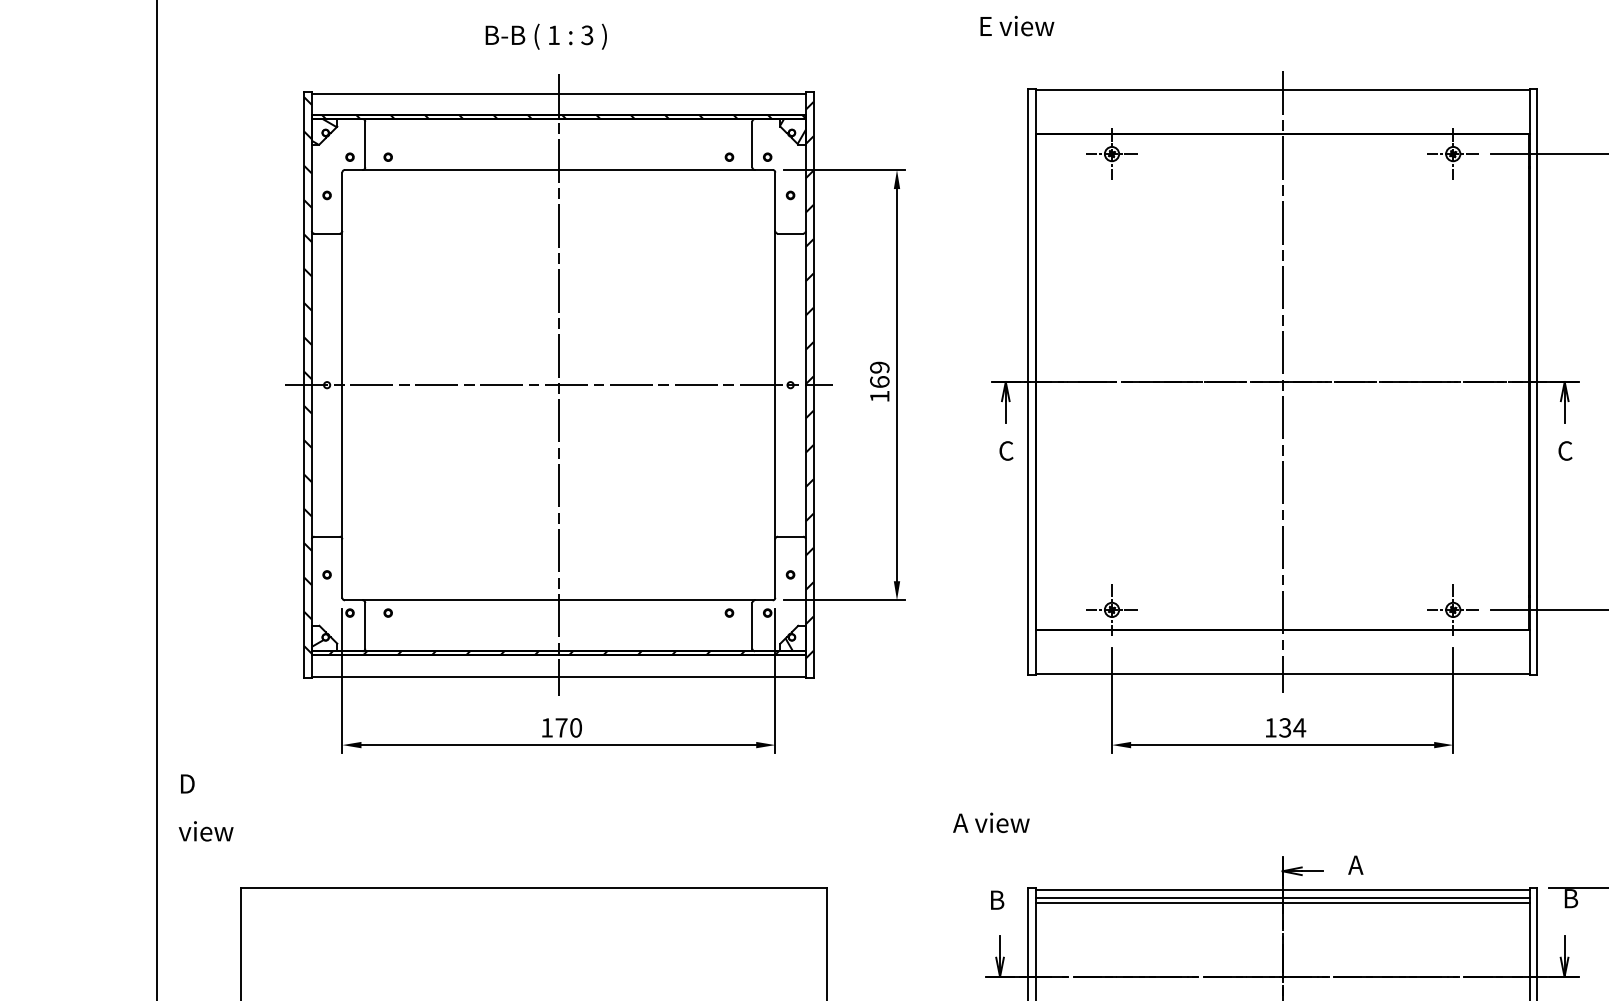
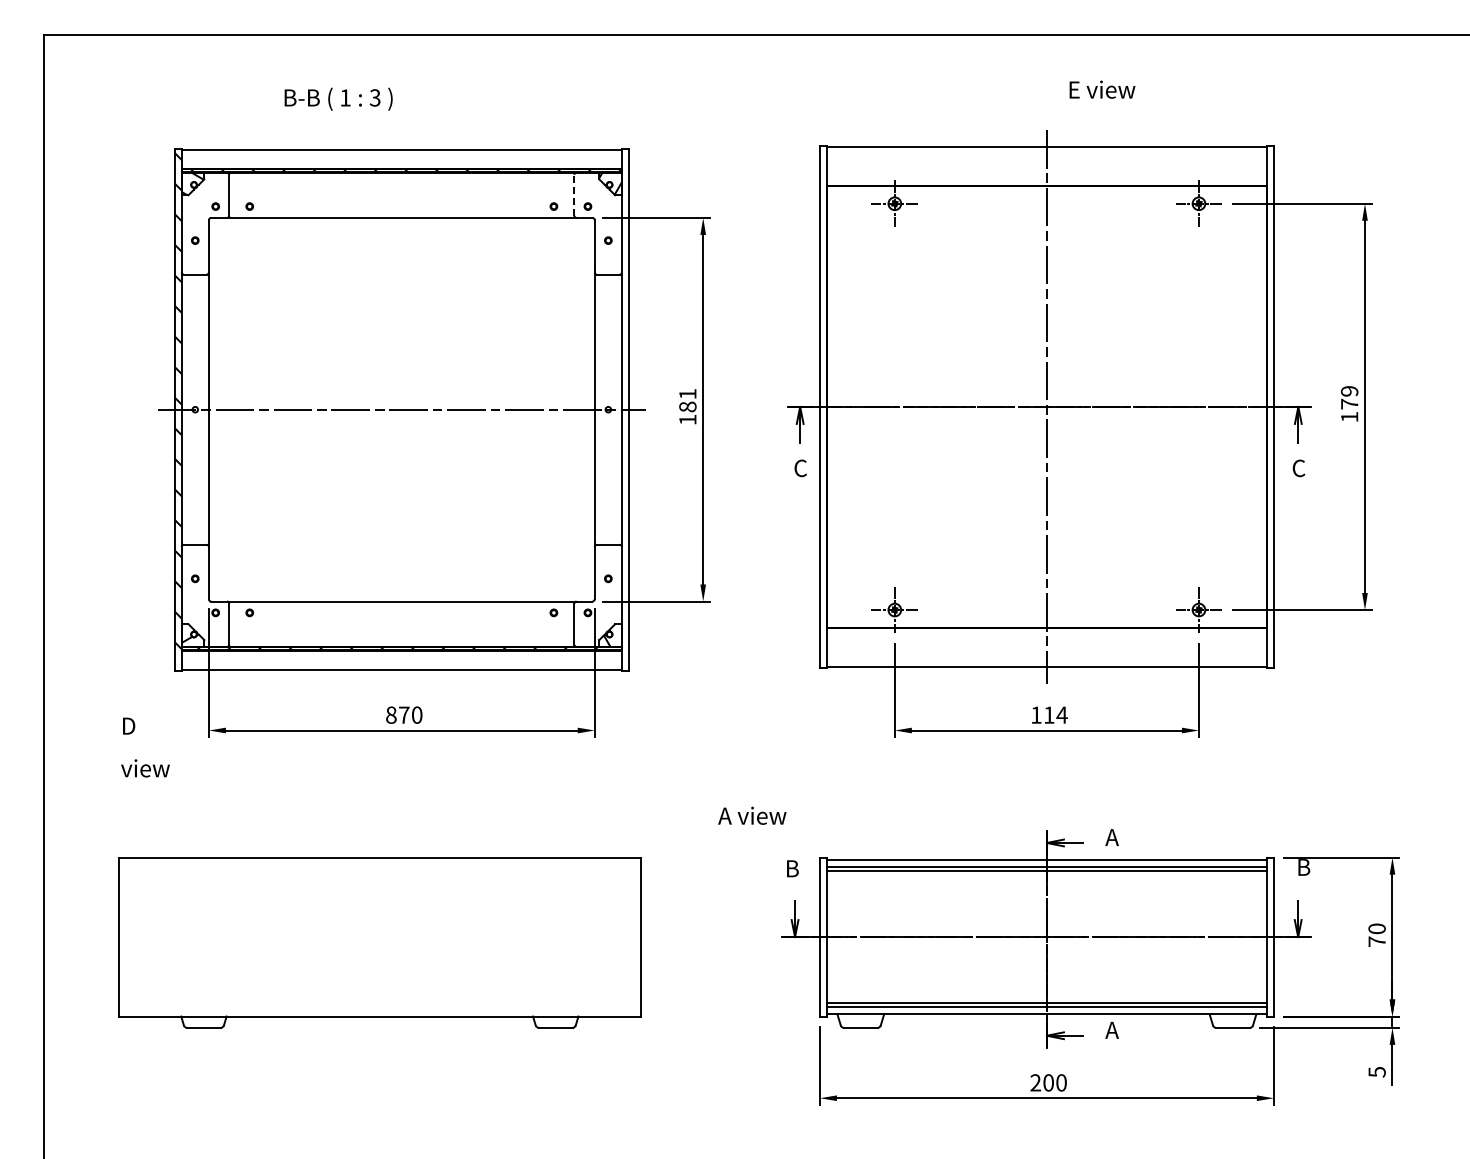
text: (1017, 25) -> (1102, 89), moved
text: (546, 35) -> (338, 98), moved
line: (752, 143) -> (574, 194), solid -> dashed
text: (879, 374) -> (687, 400), 169 -> 181
hatch: (808, 380) -> (624, 405), removed
line: (558, 384) -> (401, 409), removed
text: (547, 727) -> (391, 714), 170 -> 870
text: (1284, 727) -> (1048, 714), 134 -> 114
text: (206, 807) -> (145, 747), moved
text: (991, 822) -> (752, 815), moved

